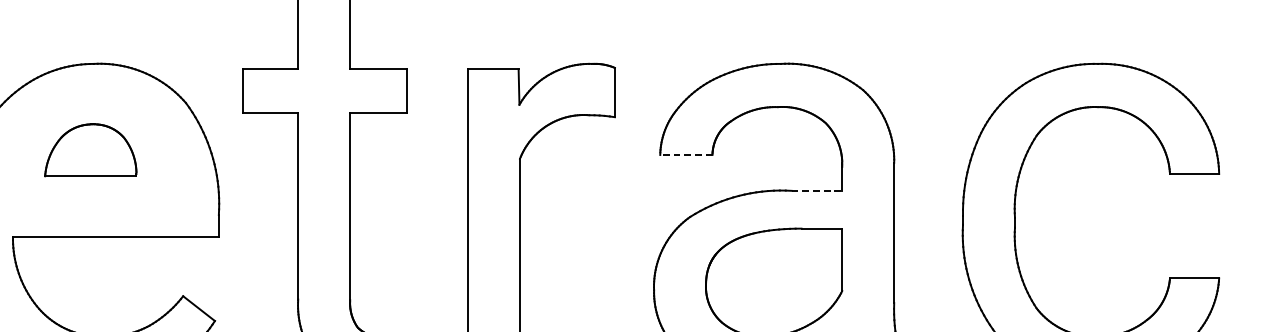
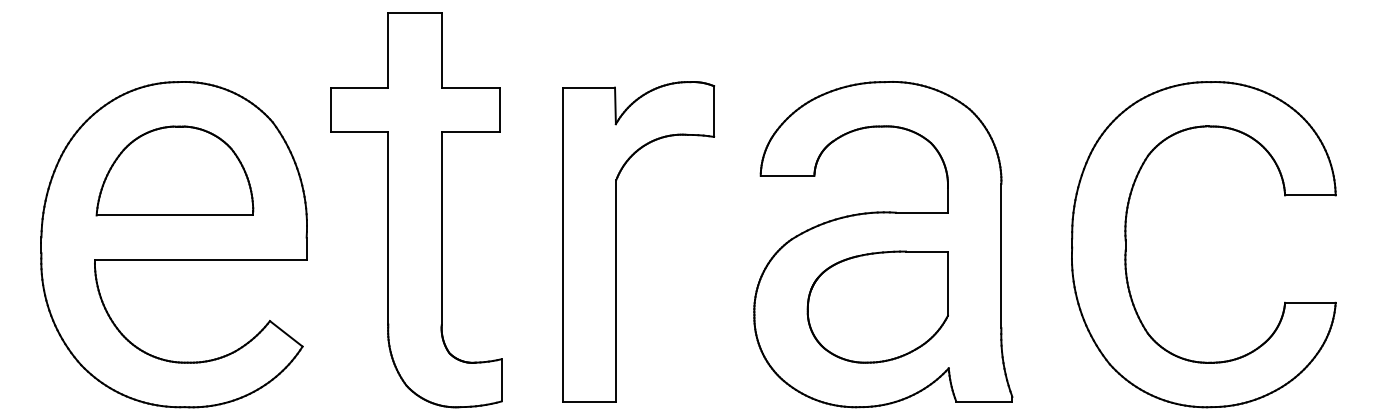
part: (90, 149) -> (174, 170), size x1.67
line: (686, 154) -> (787, 175), dashed -> solid
line: (816, 190) -> (921, 212), dashed -> solid

